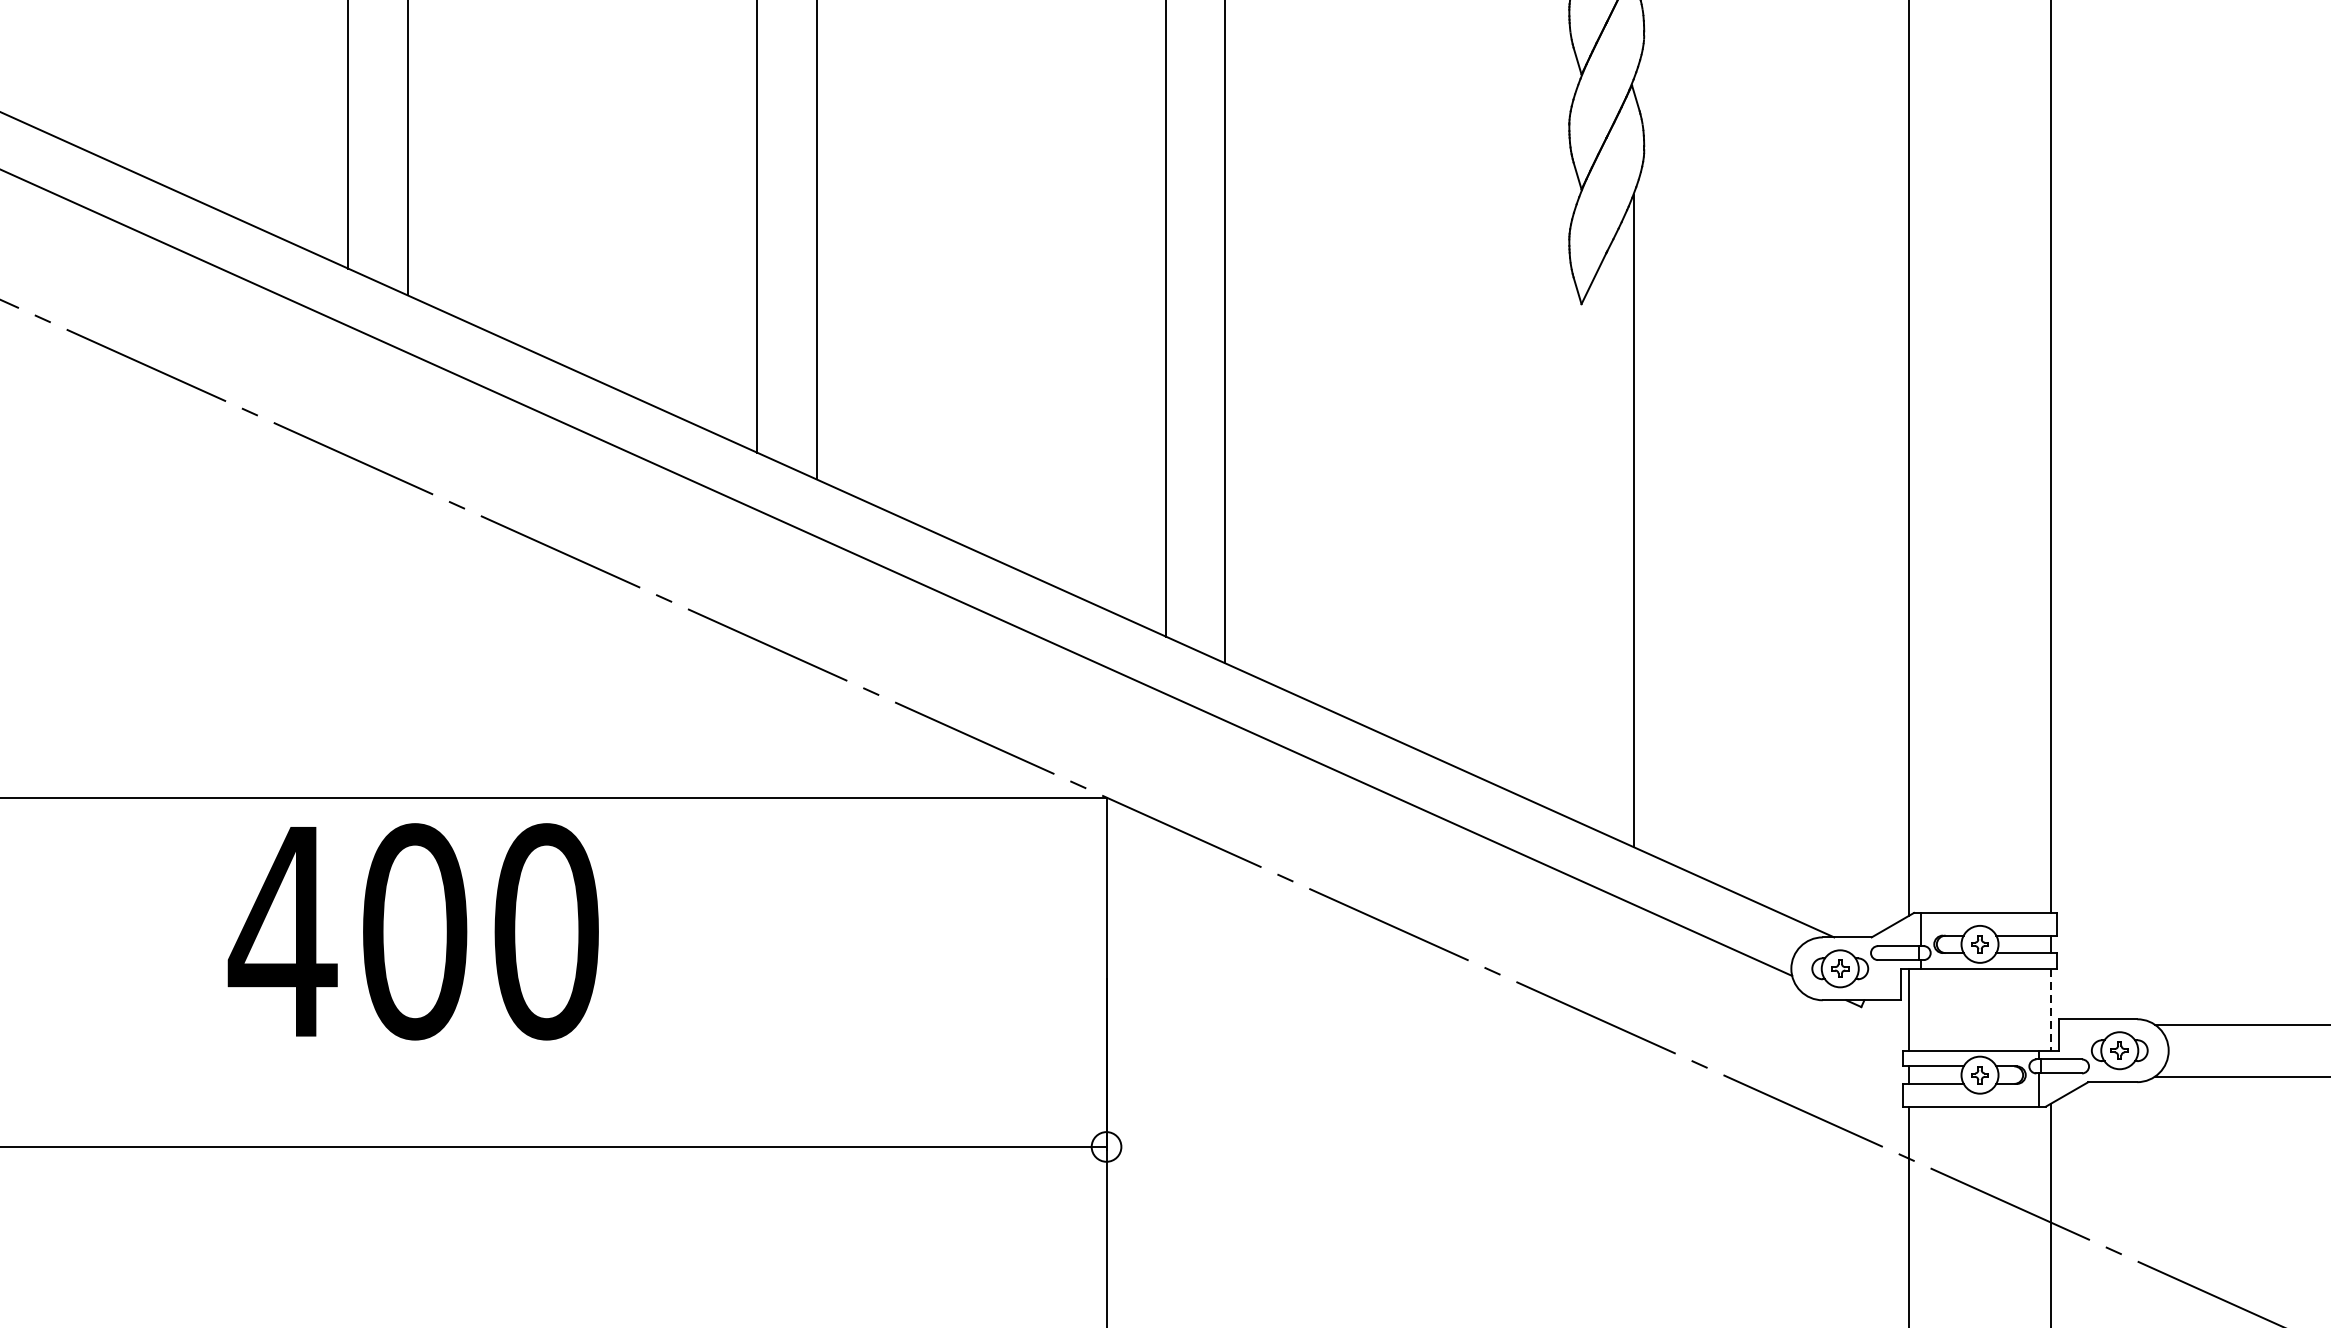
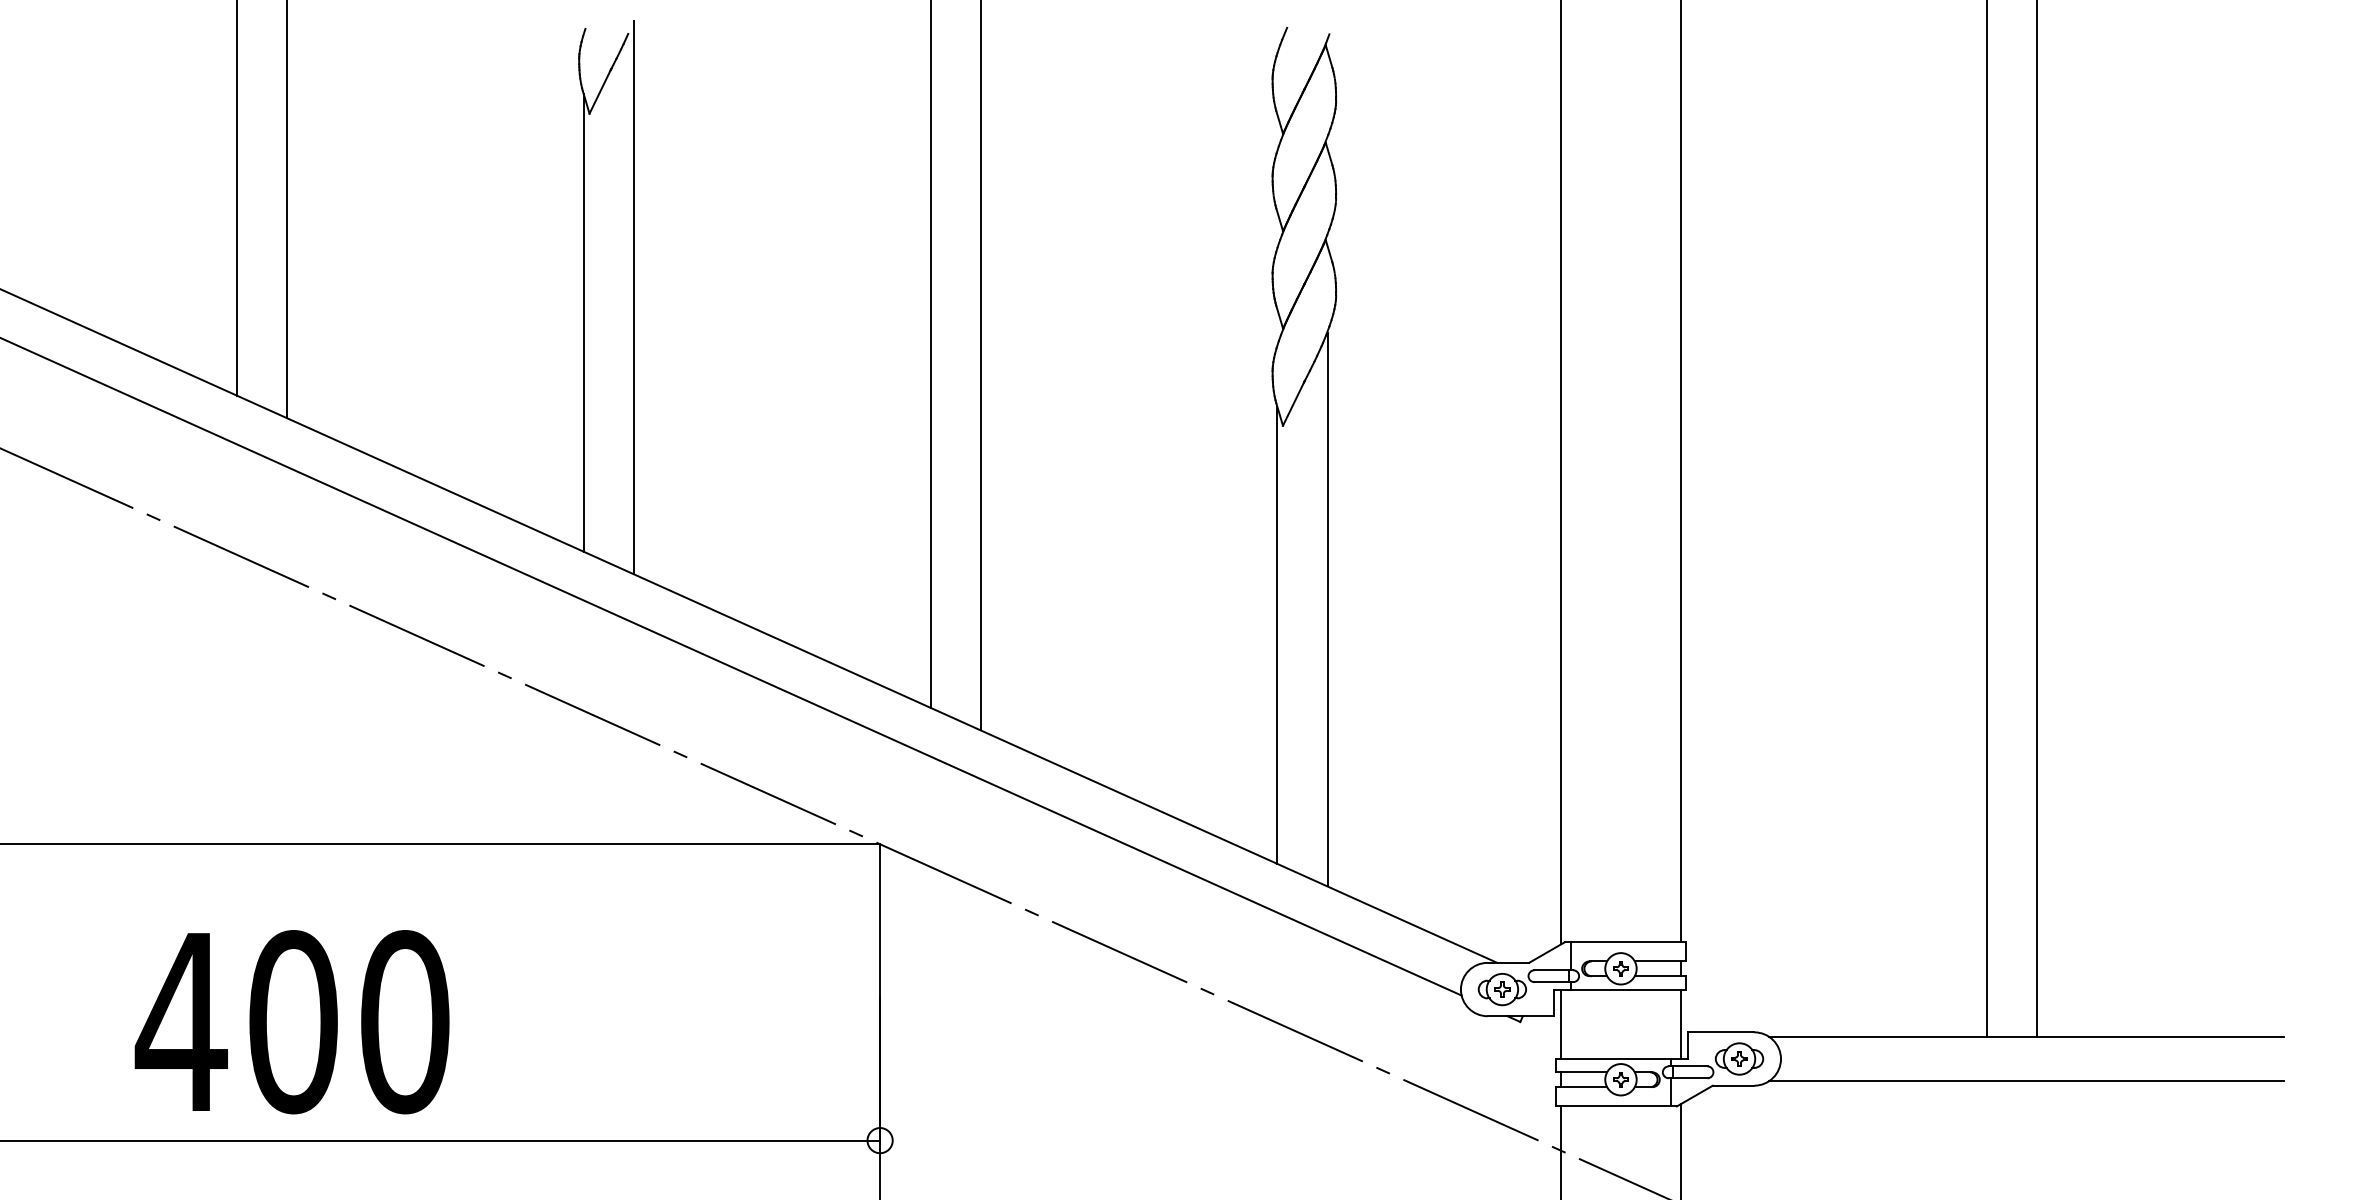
line: (1575, 550) -> (1277, 634), added
text: (412, 932) -> (291, 1022), moved
line: (2050, 1010) -> (1680, 1024), dashed -> solid

